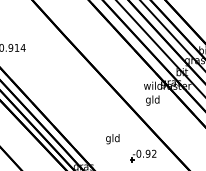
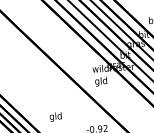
text: (112, 139) -> (55, 117), moved

